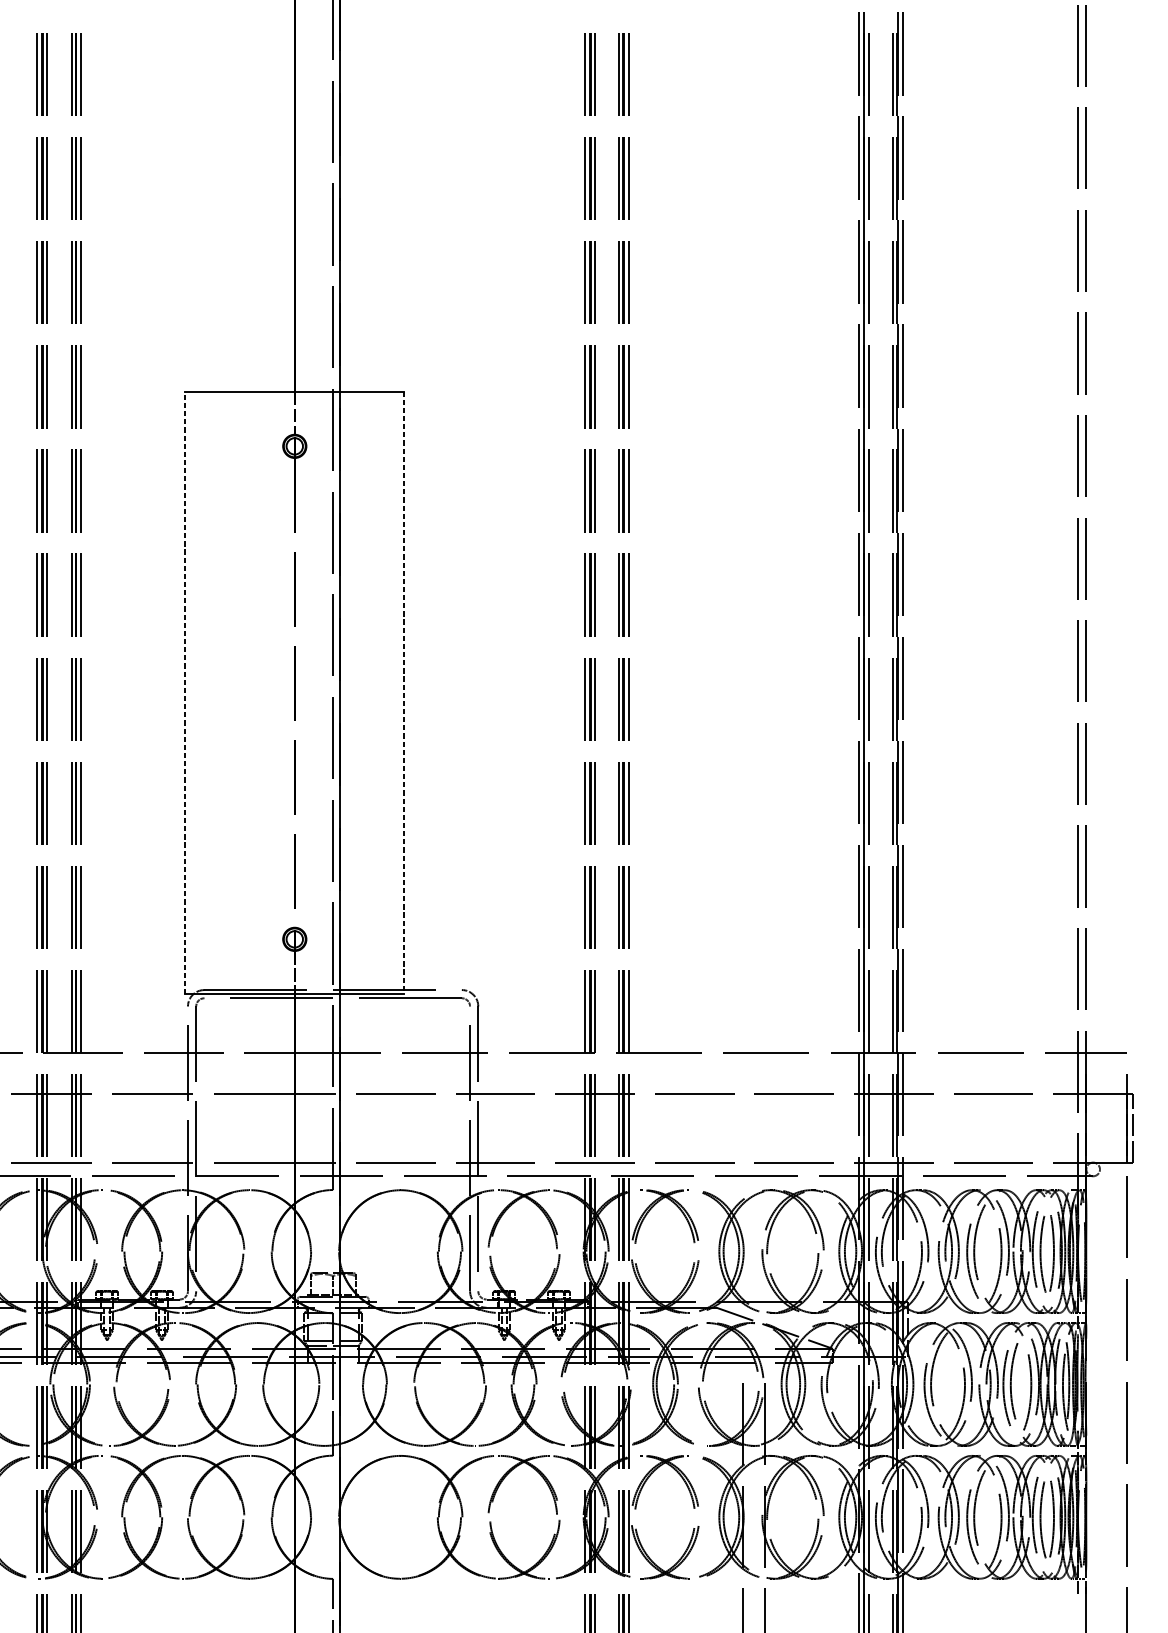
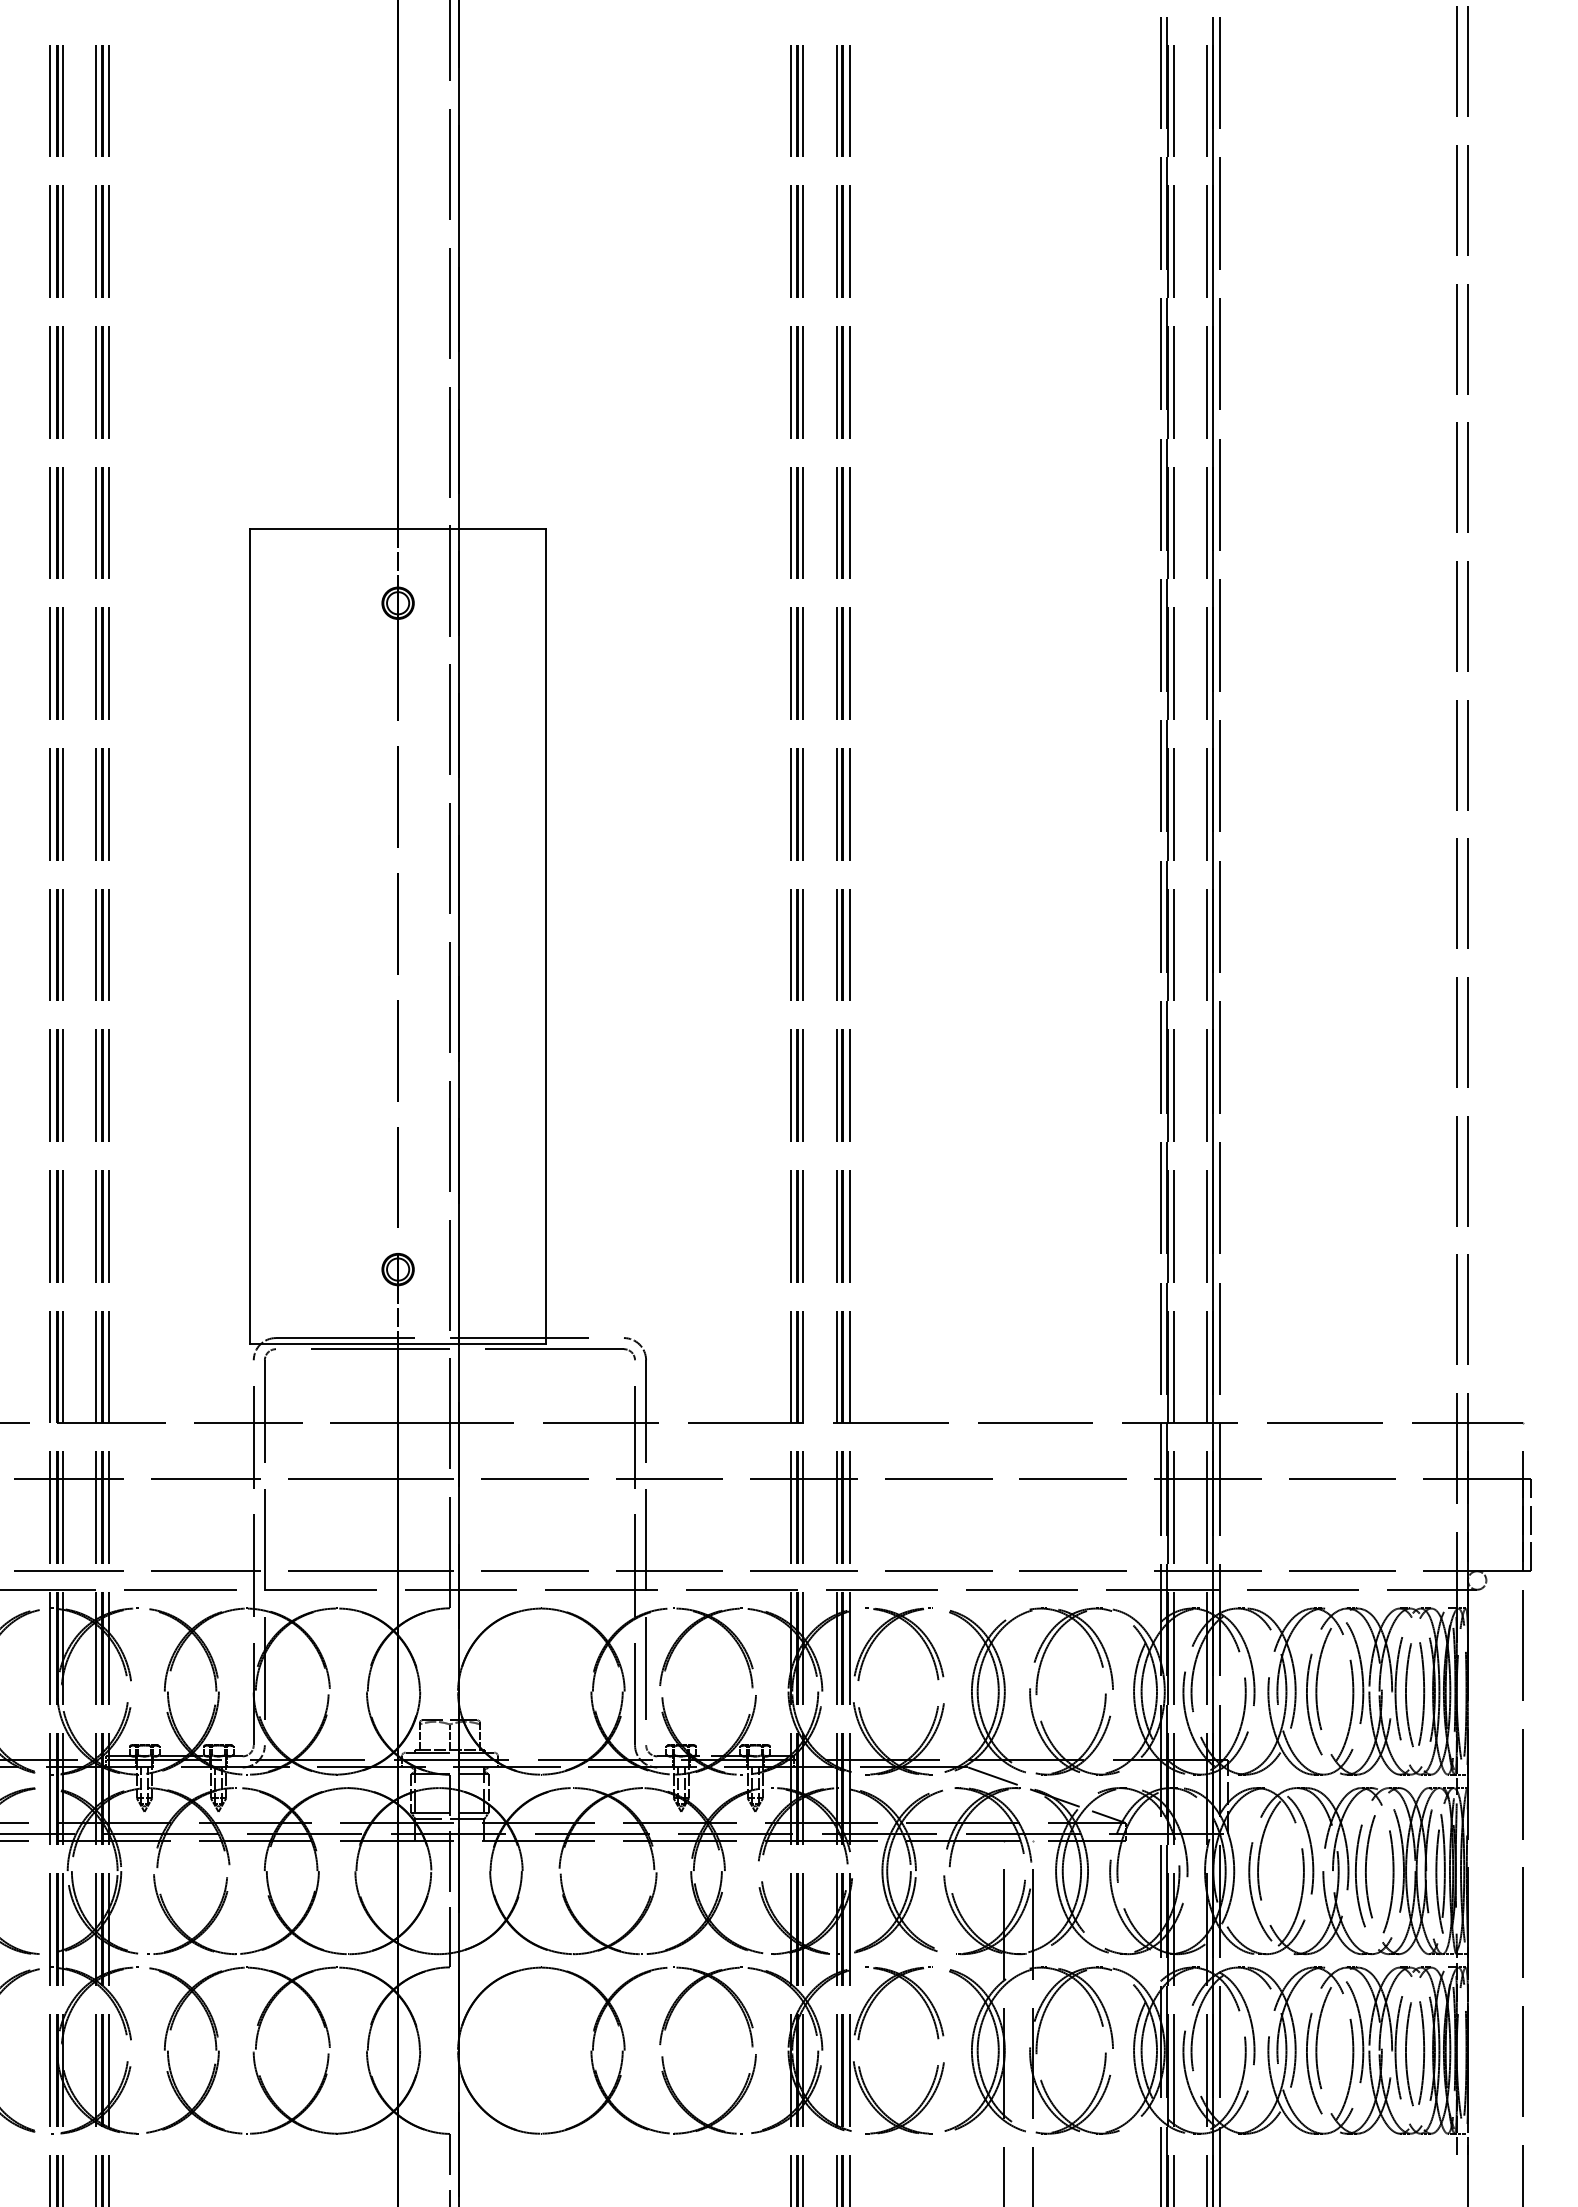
line: (185, 692) -> (250, 935), dashed -> solid
line: (404, 692) -> (546, 936), dashed -> solid

